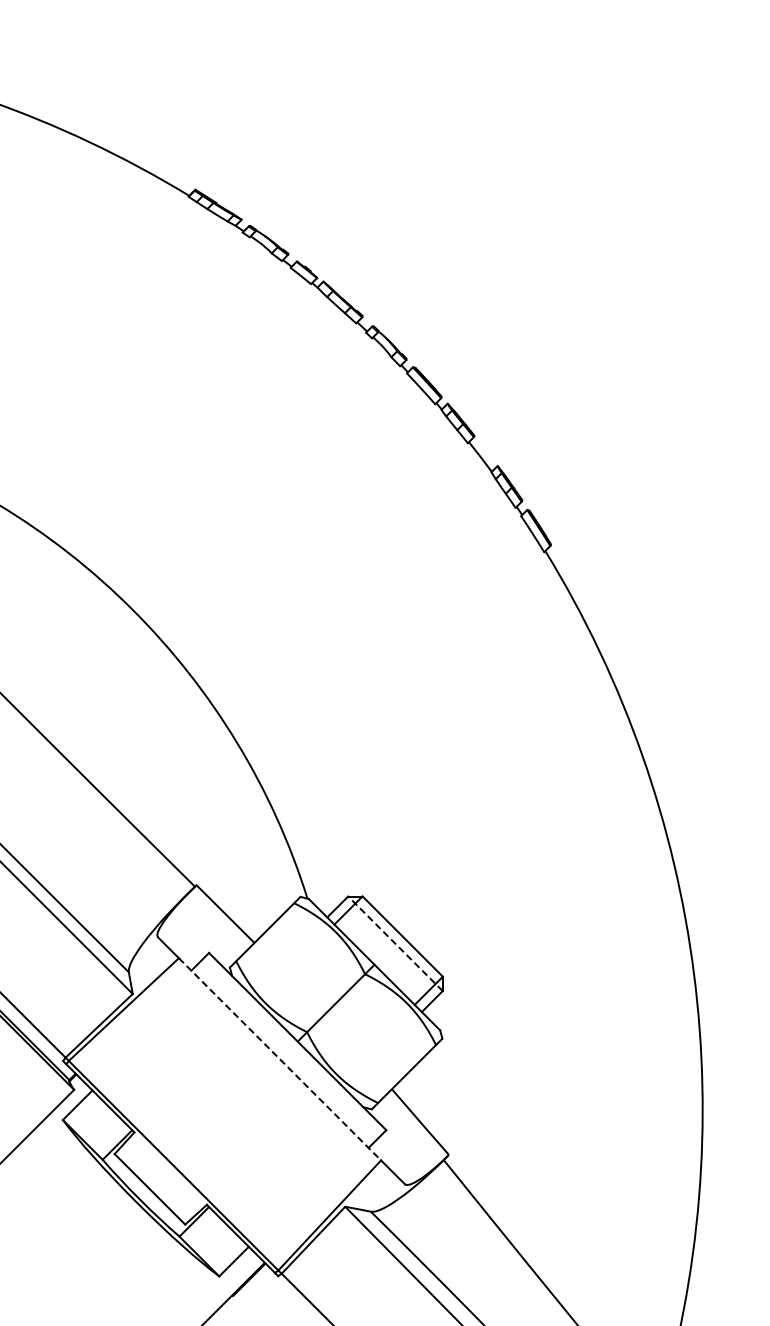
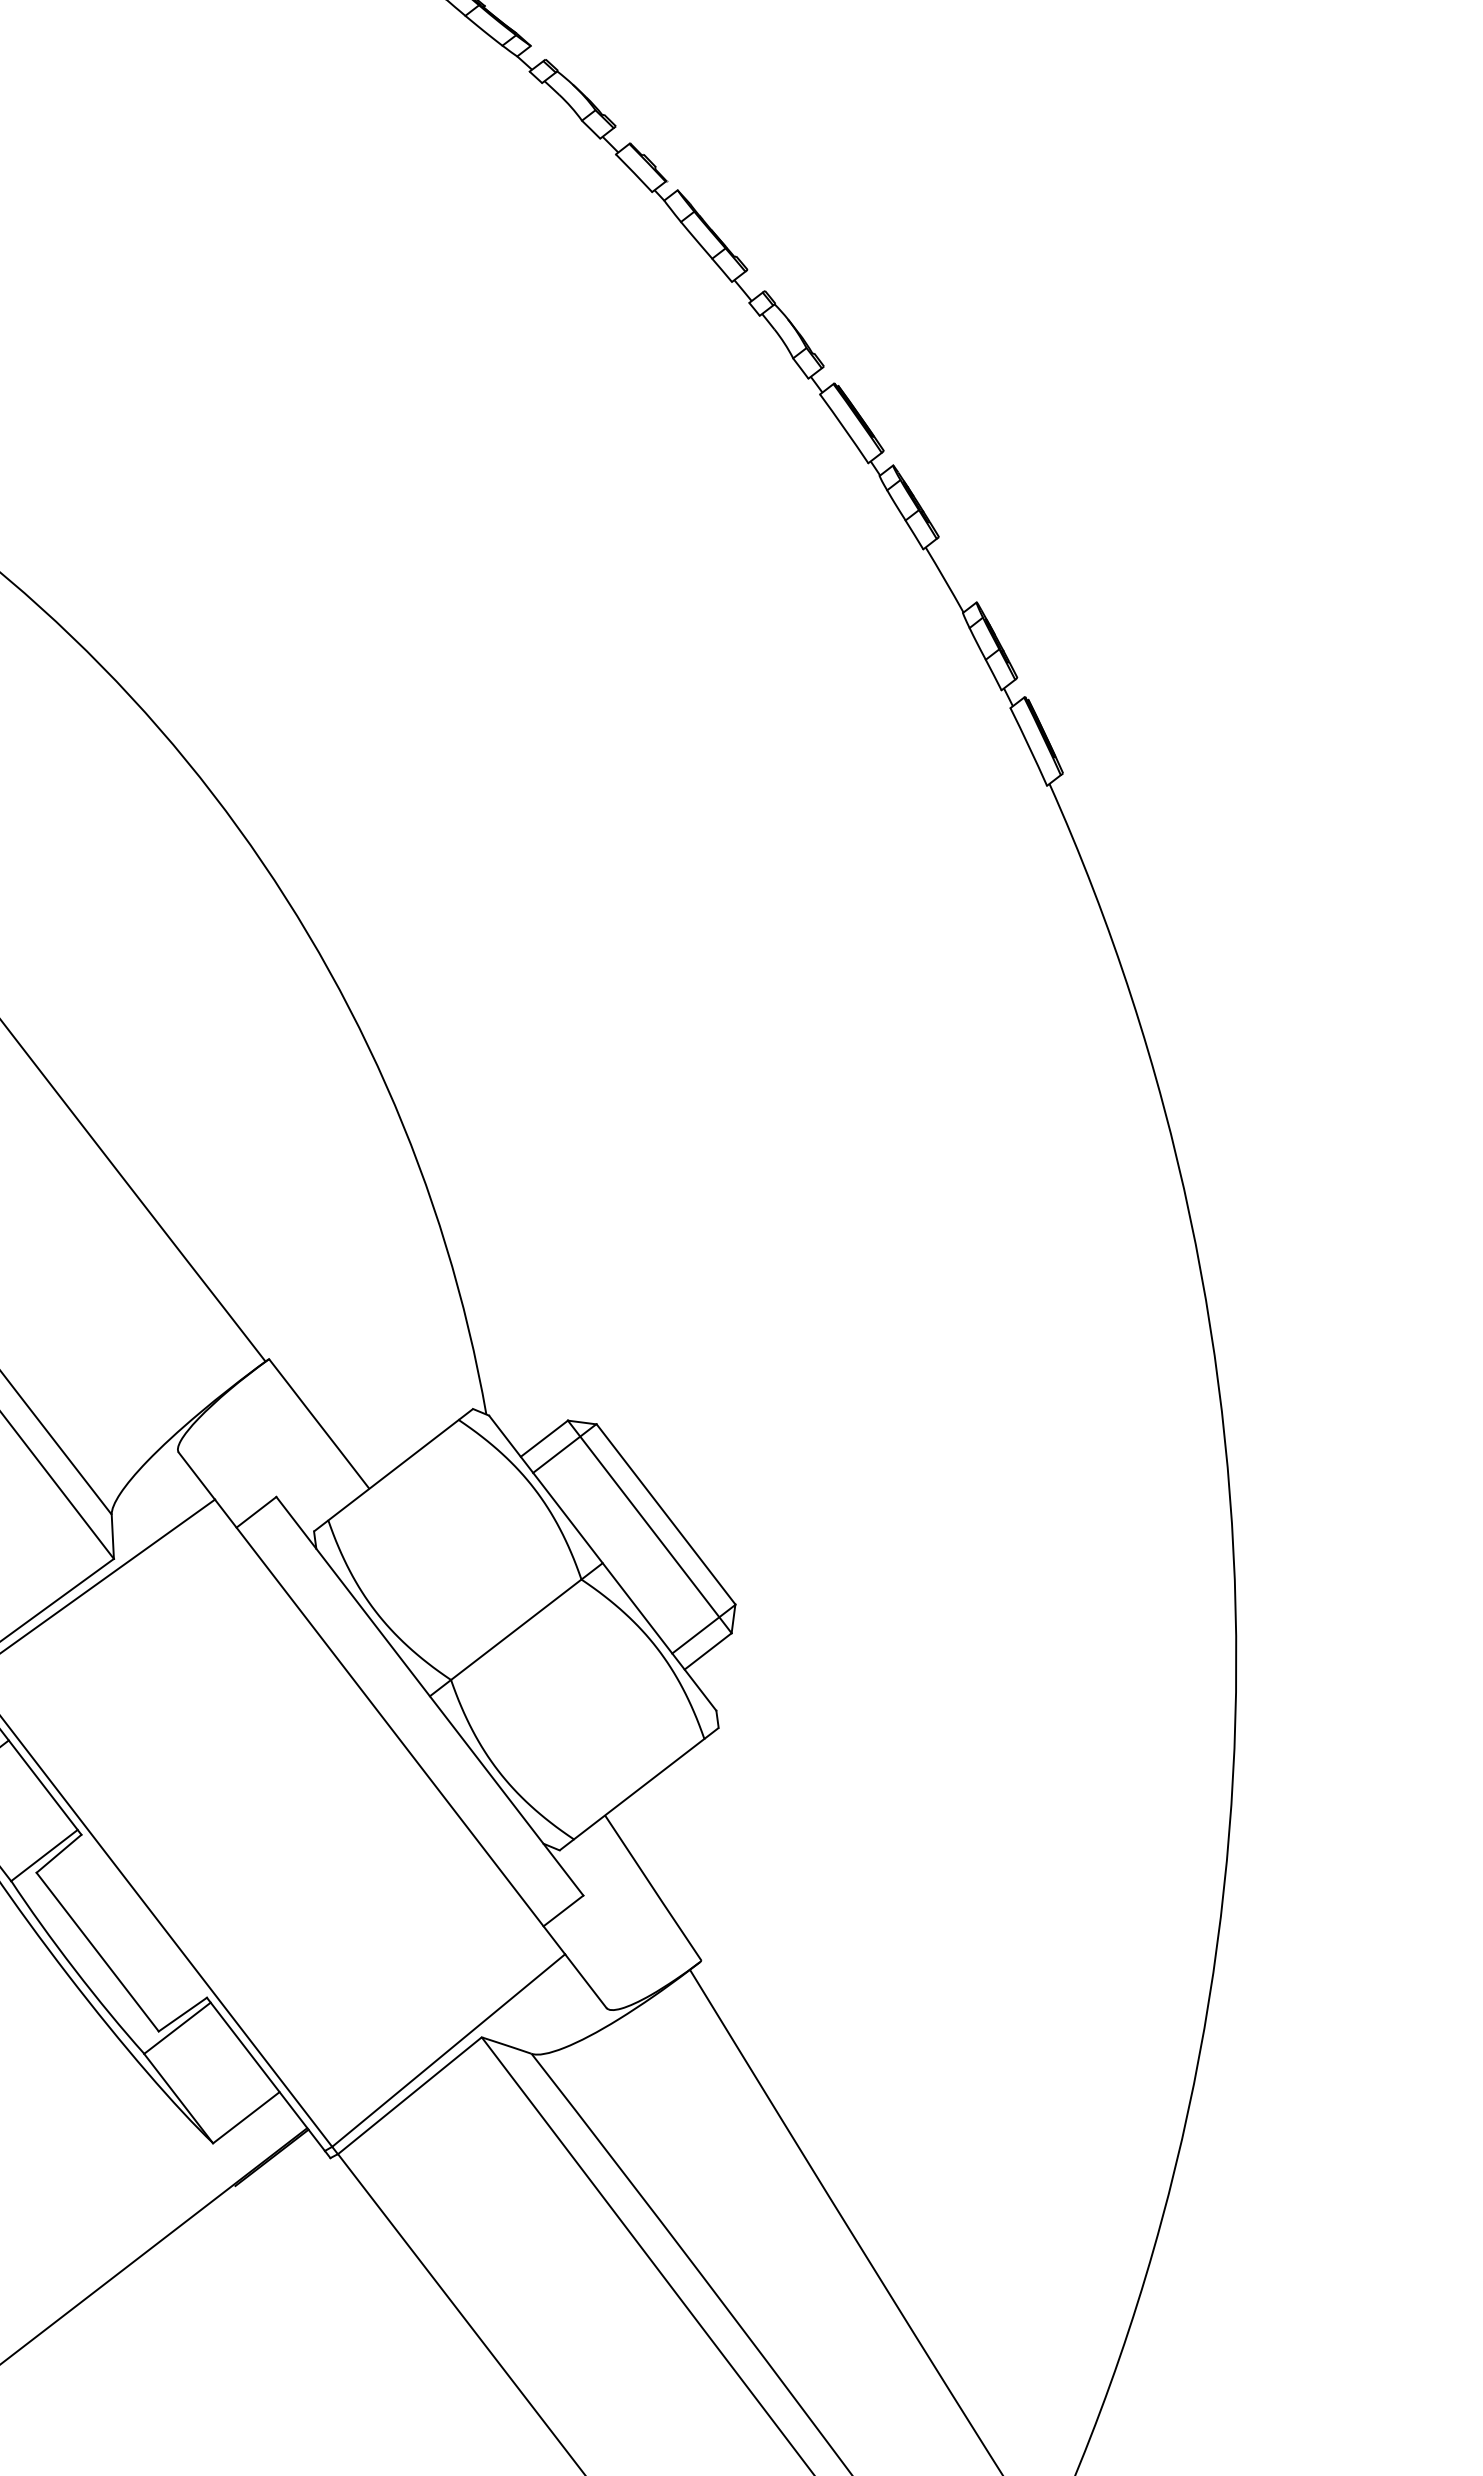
line: (395, 943) -> (649, 1526), dashed -> solid
line: (280, 1059) -> (391, 1727), dashed -> solid

